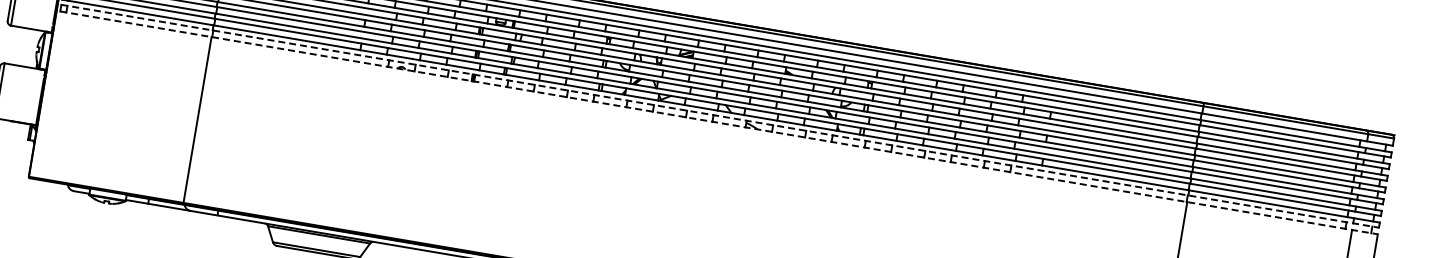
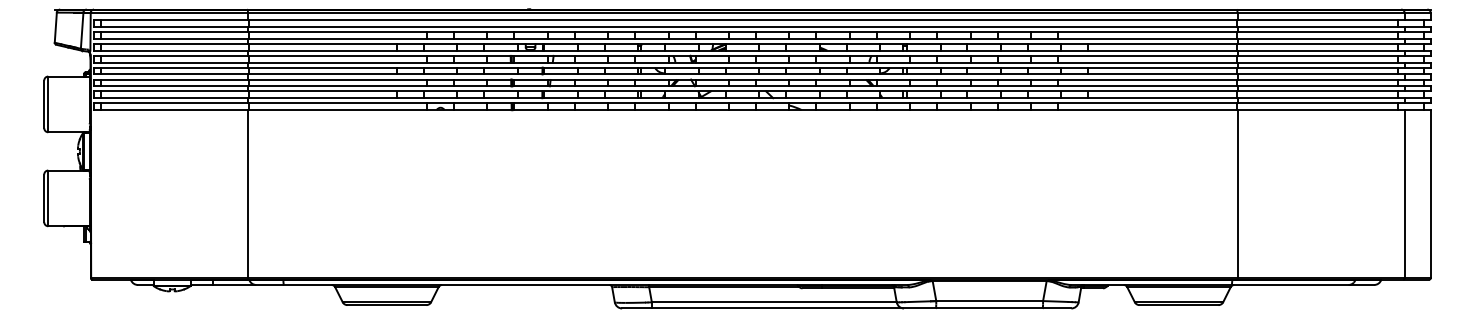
line: (721, 116) -> (763, 103), dashed -> solid
line: (719, 123) -> (763, 110), dashed -> solid

